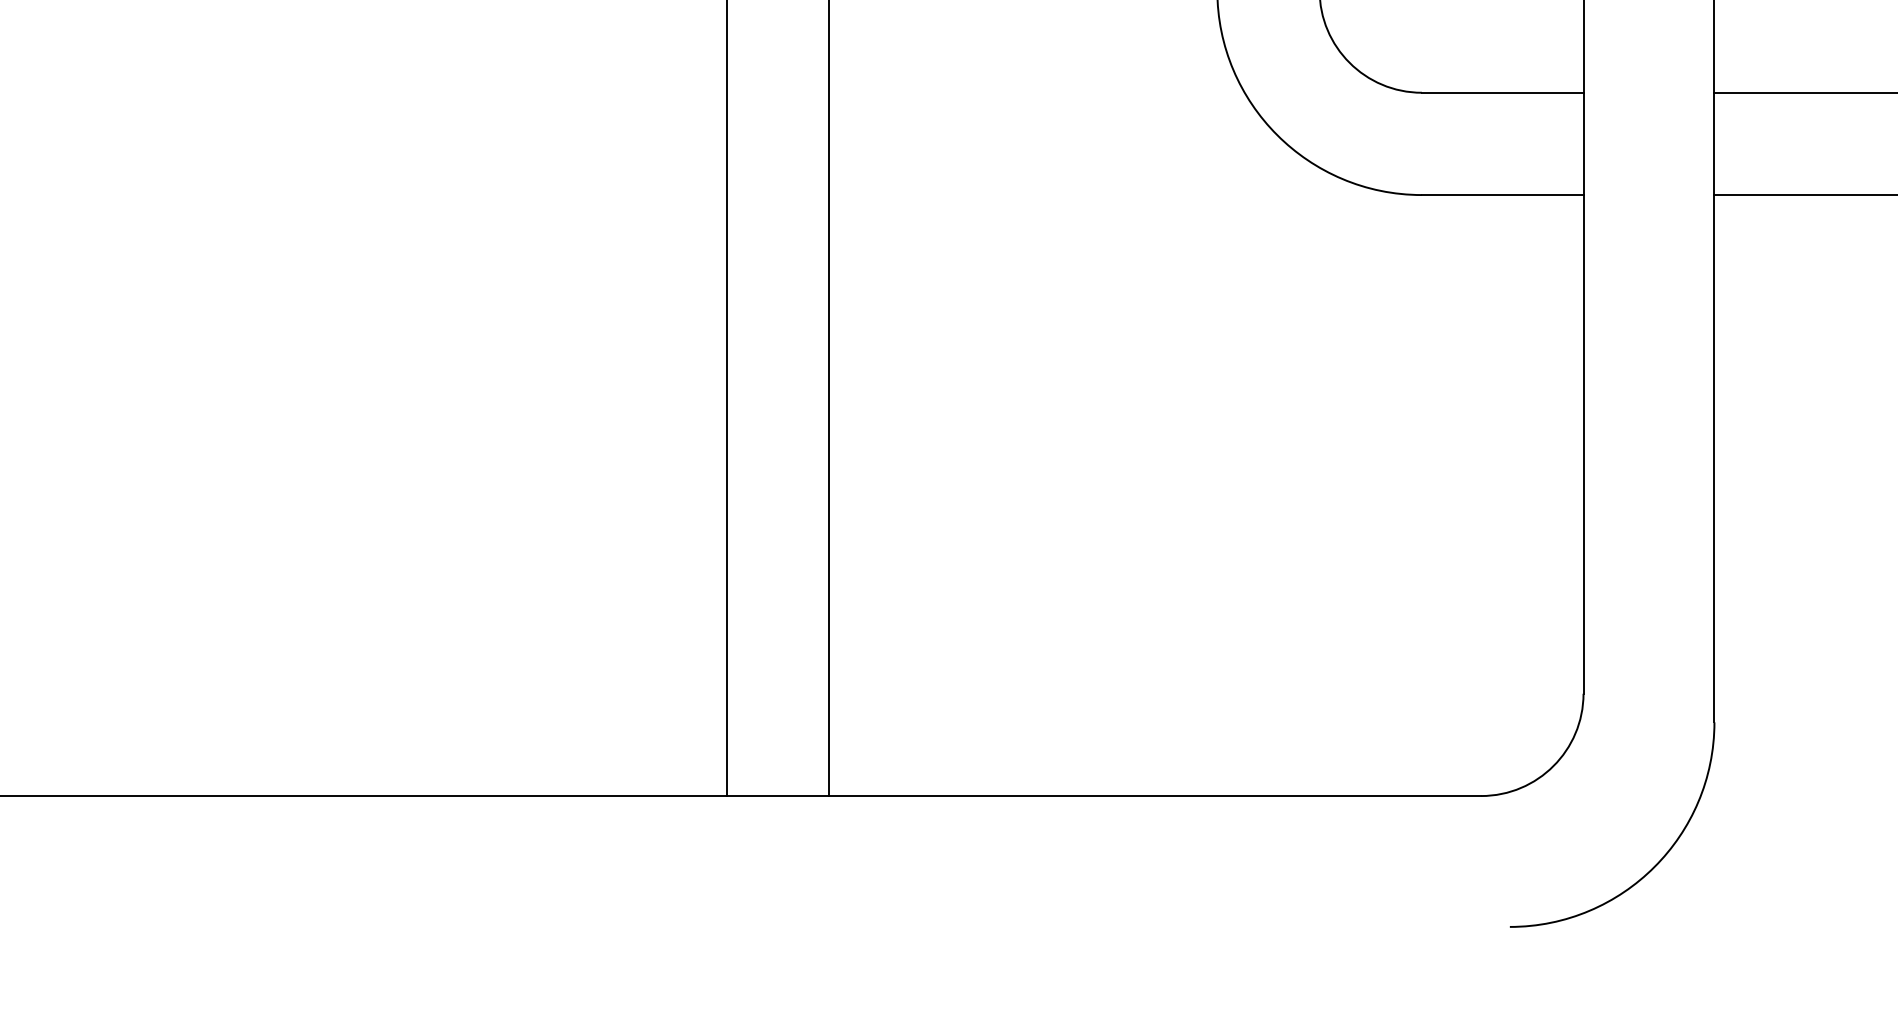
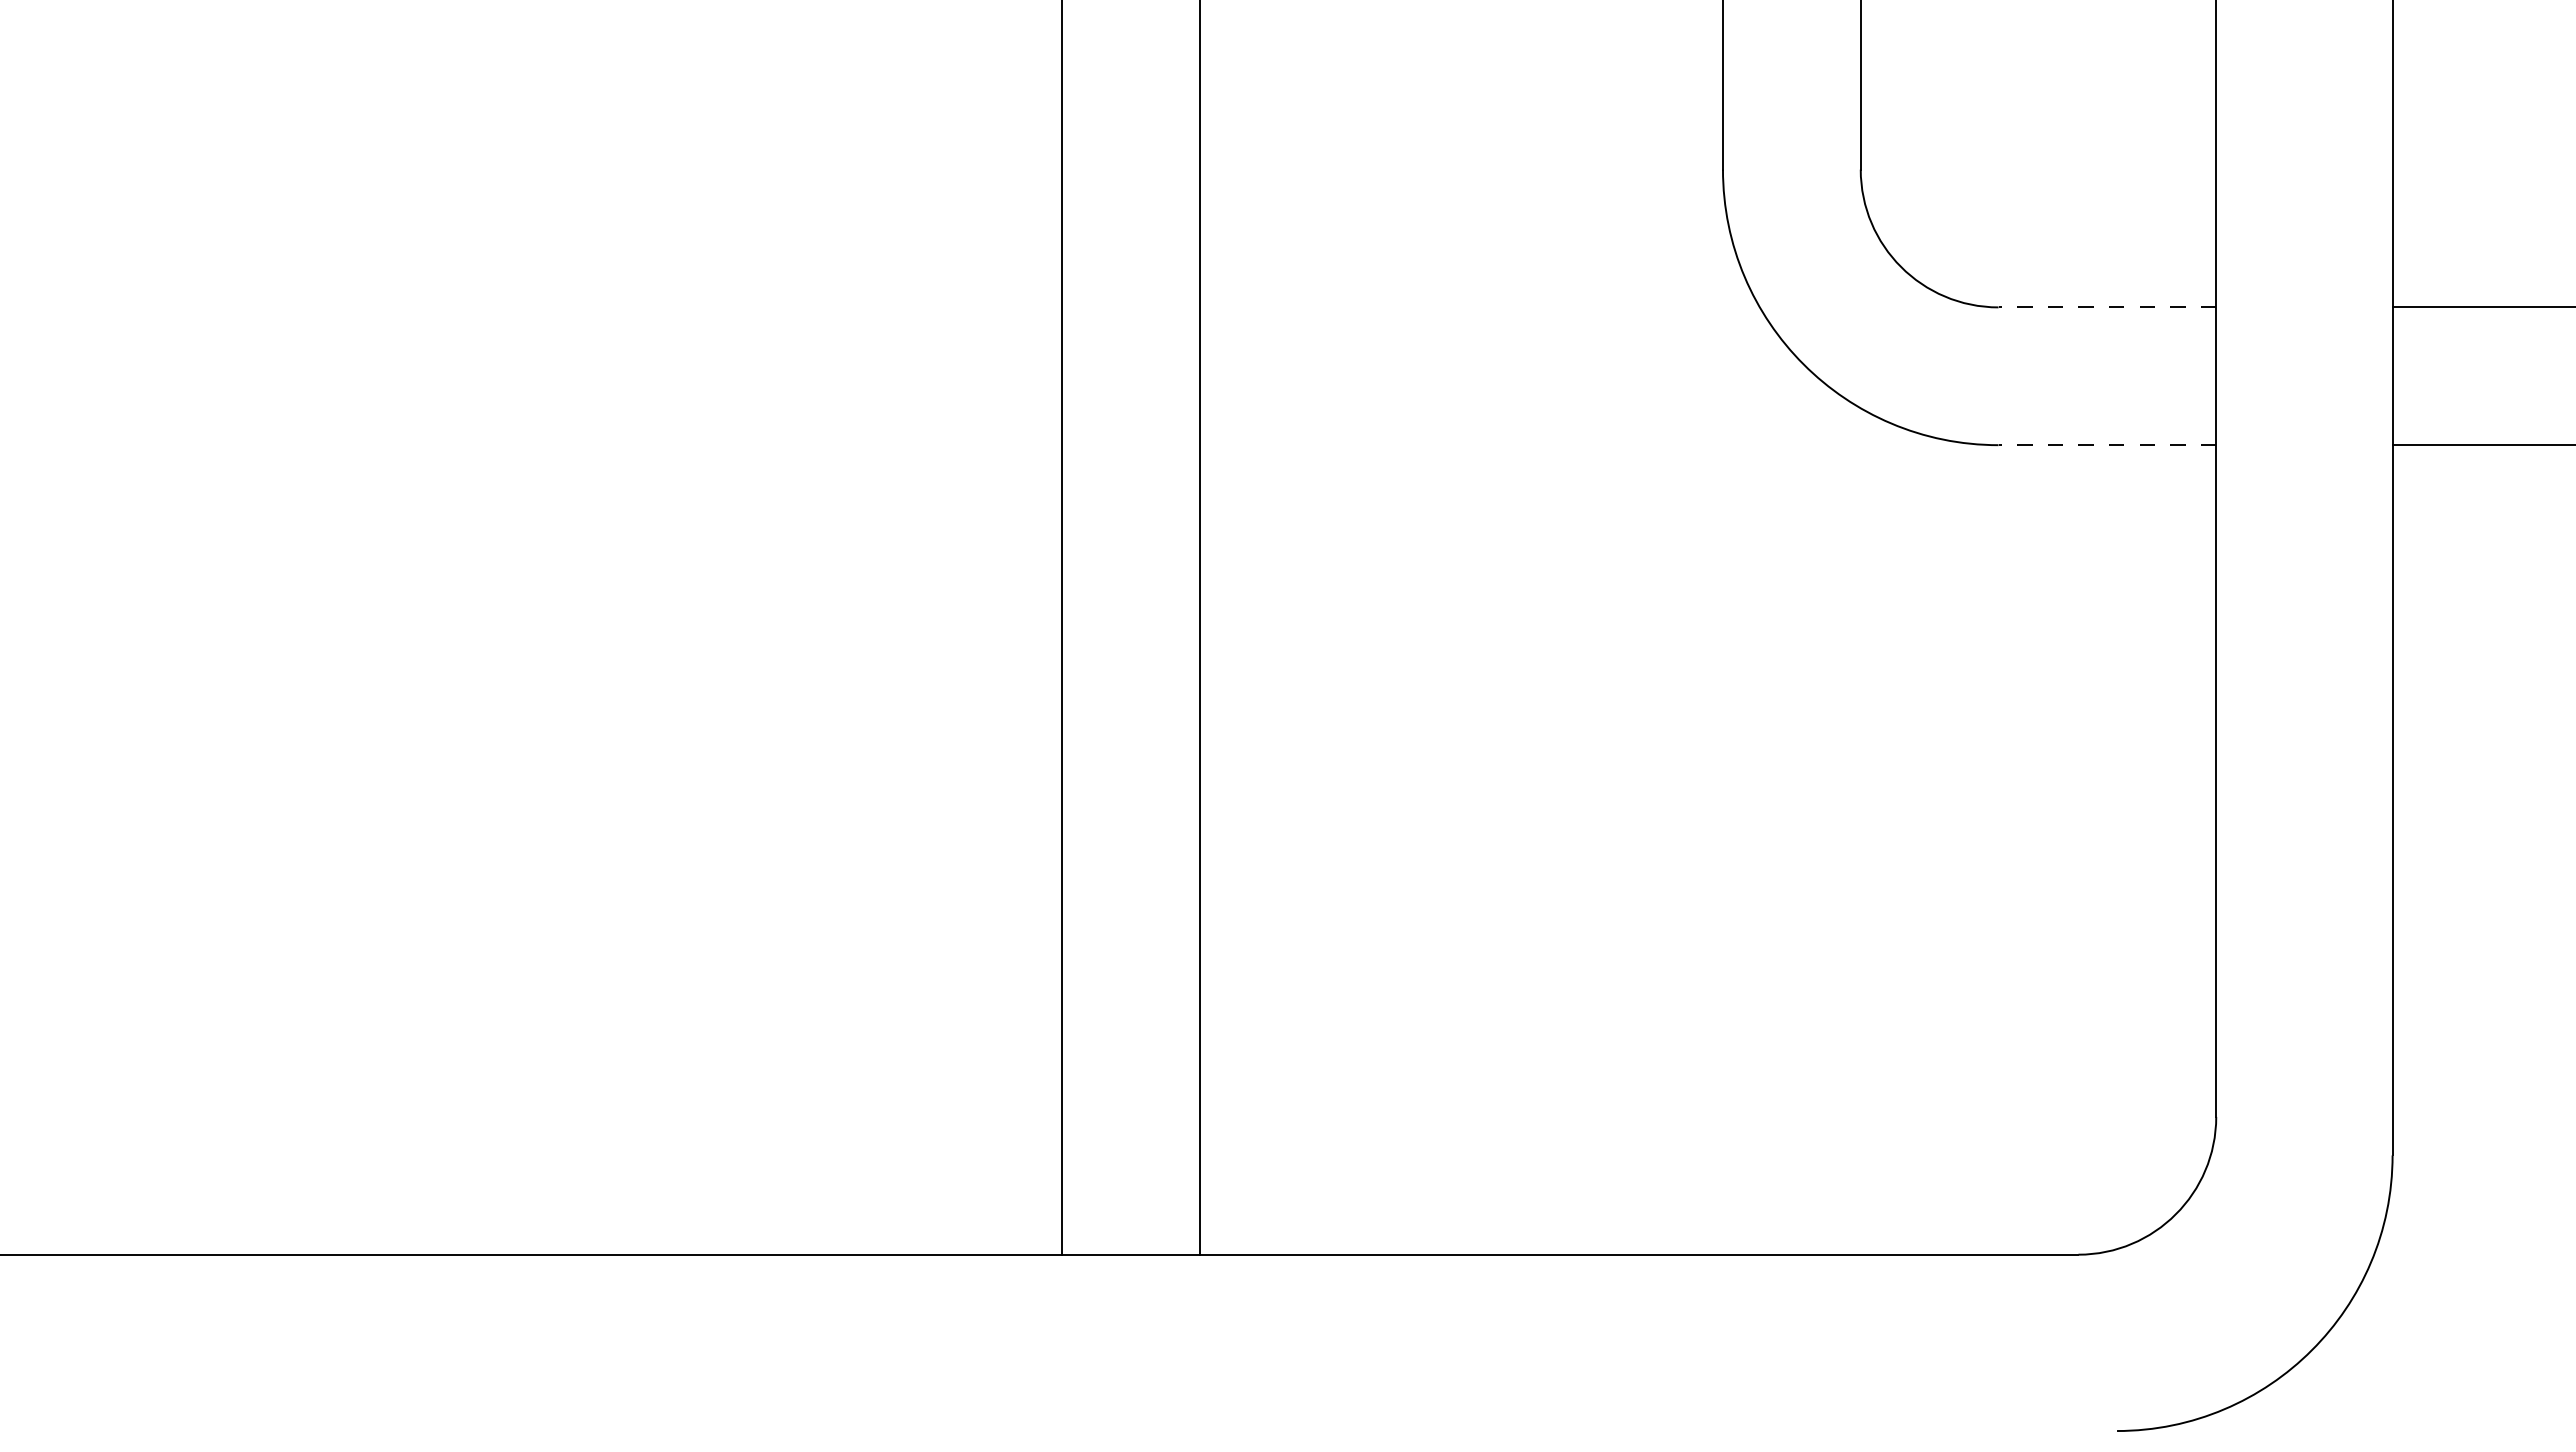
line: (1502, 92) -> (2107, 307), solid -> dashed
line: (1502, 195) -> (2107, 445), solid -> dashed

